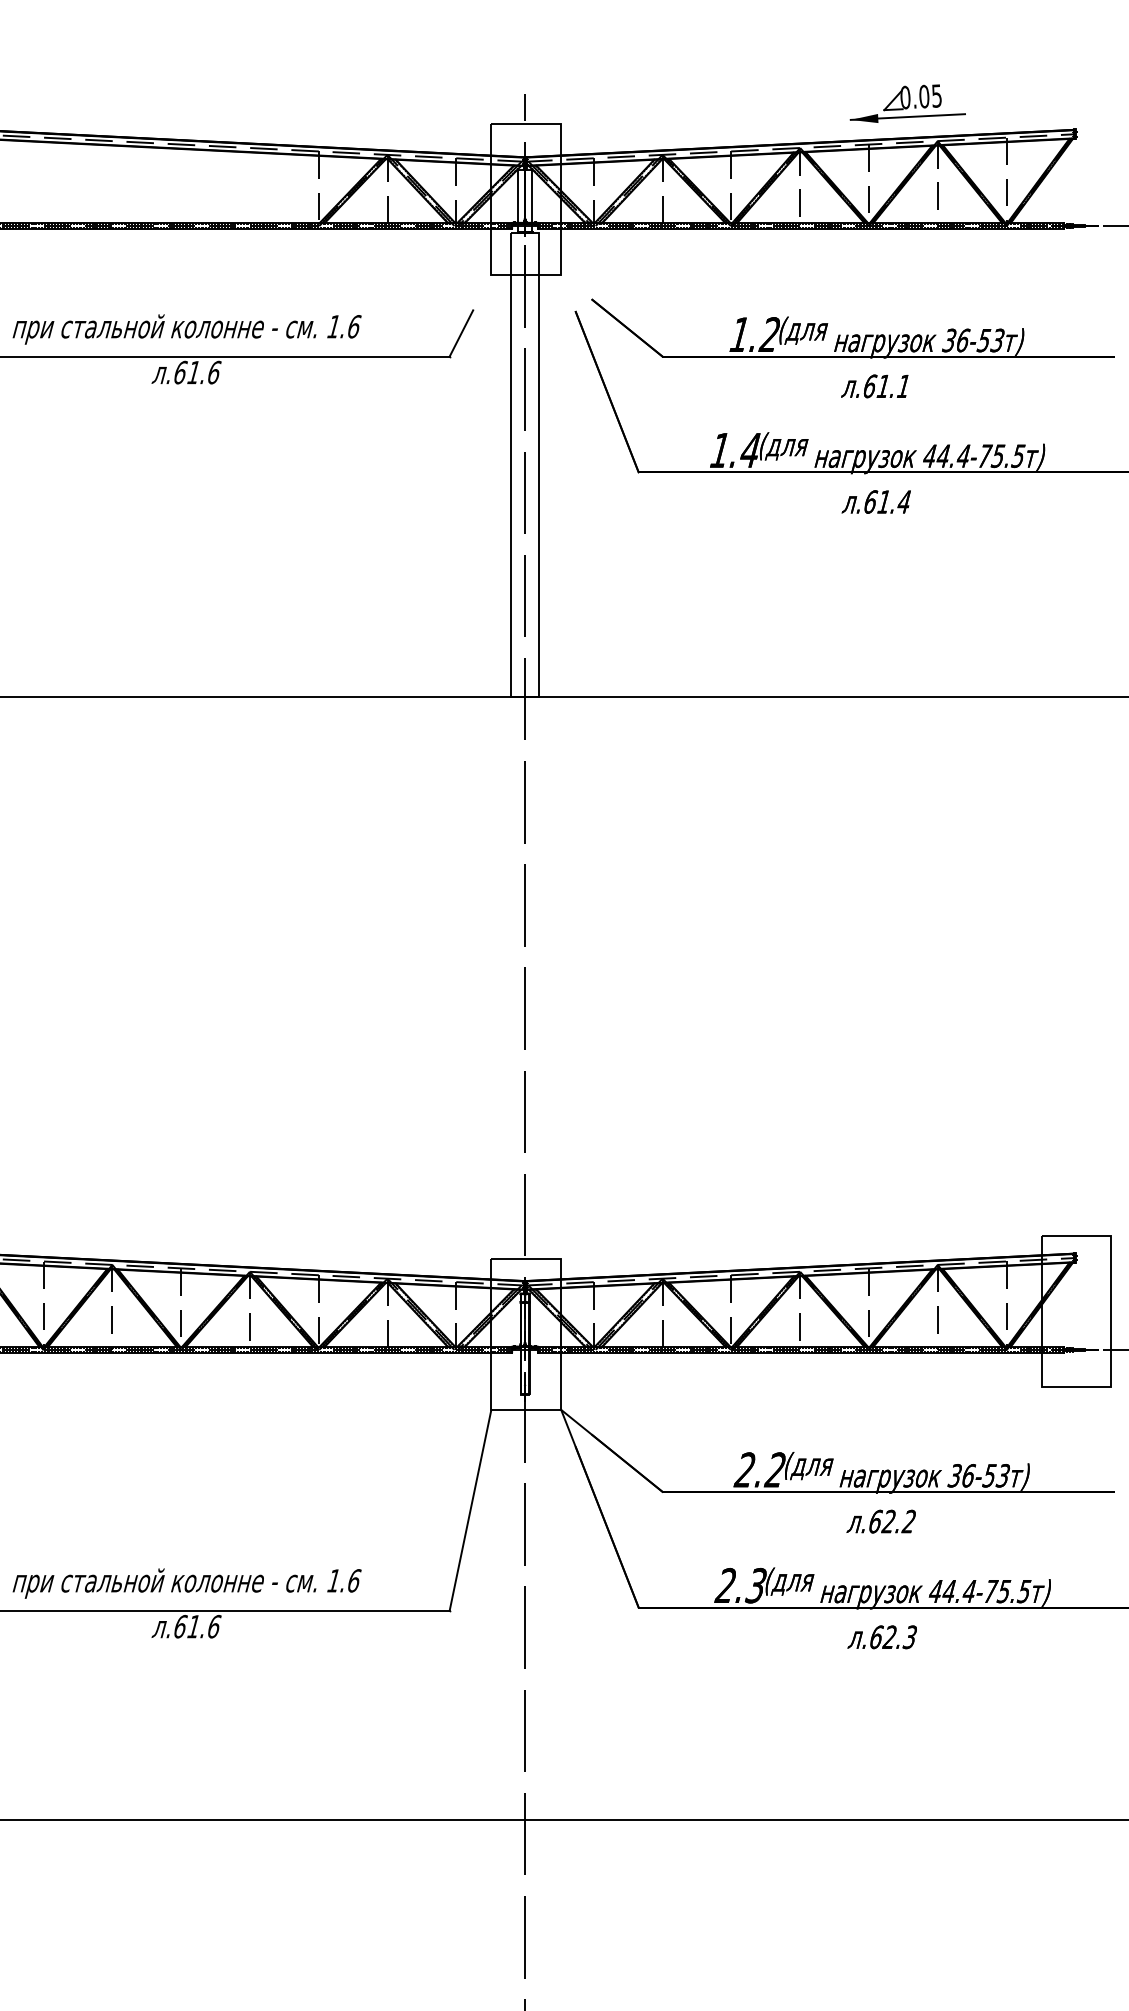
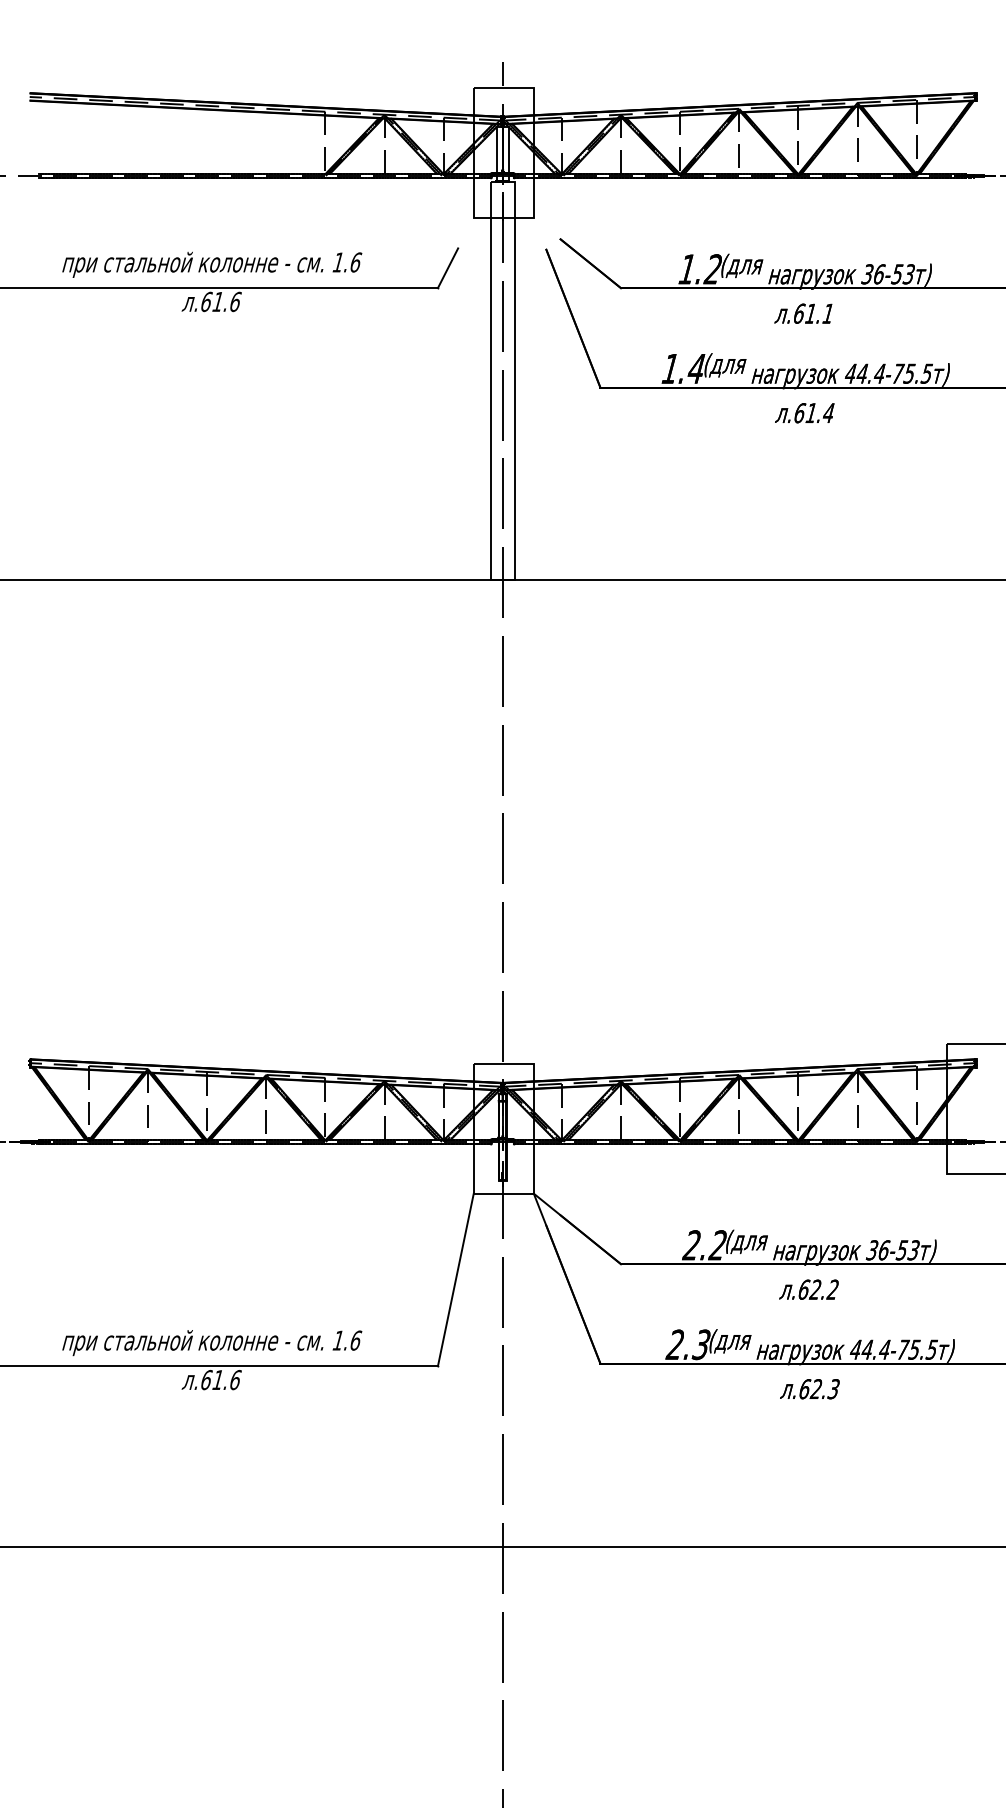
part: (907, 103) -> (831, 70), removed

